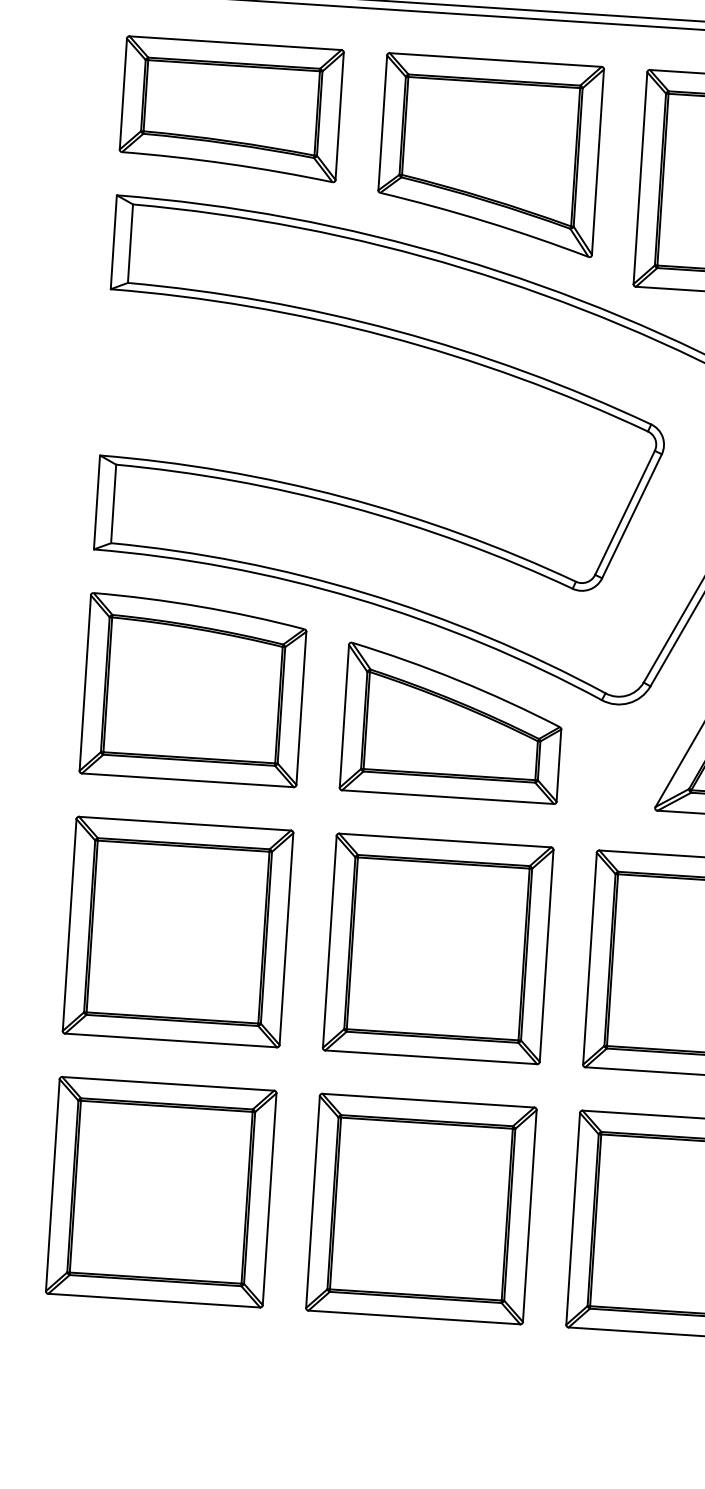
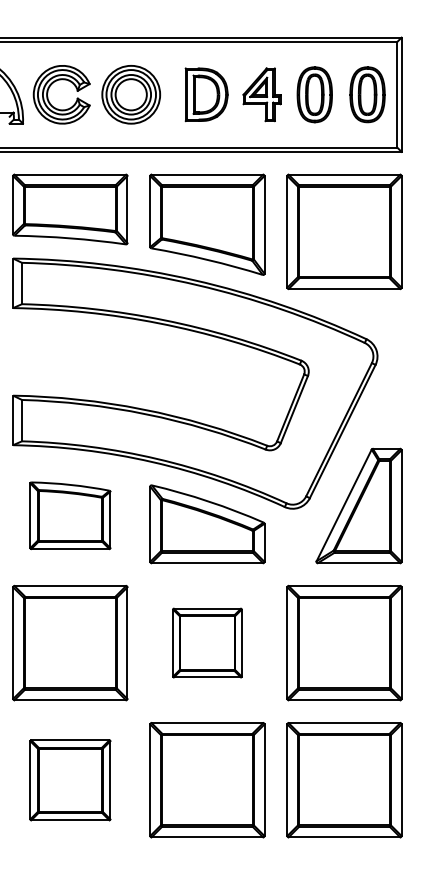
part: (194, 689) -> (70, 515), size x0.7
part: (438, 947) -> (207, 642), size x0.6
part: (161, 1192) -> (70, 780), size x0.7

